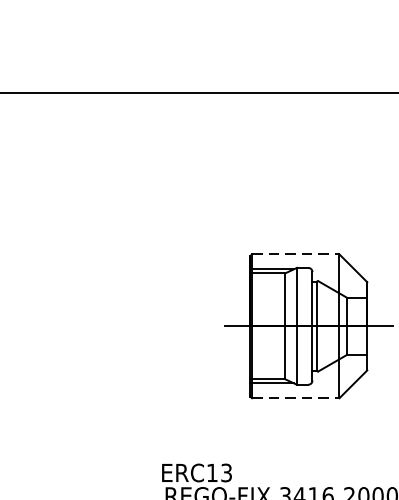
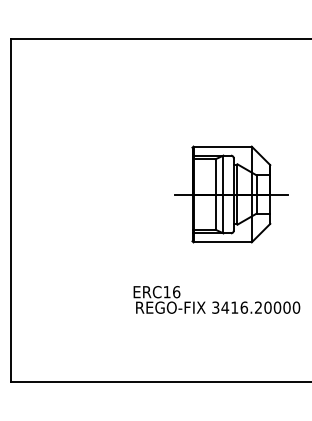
line: (297, 254) -> (223, 146), dashed -> solid
line: (297, 398) -> (223, 242), dashed -> solid
text: (226, 473) -> (176, 292), ERC13 -> ERC16

